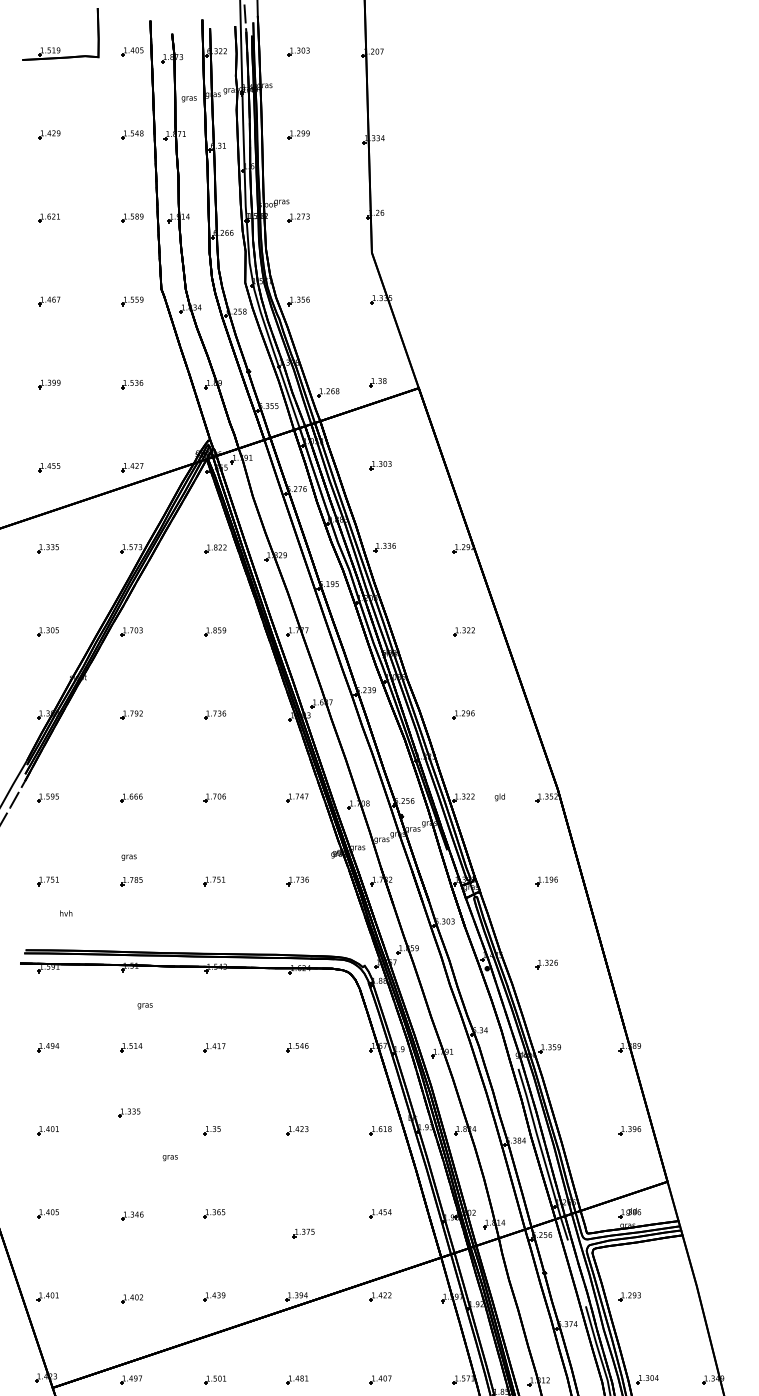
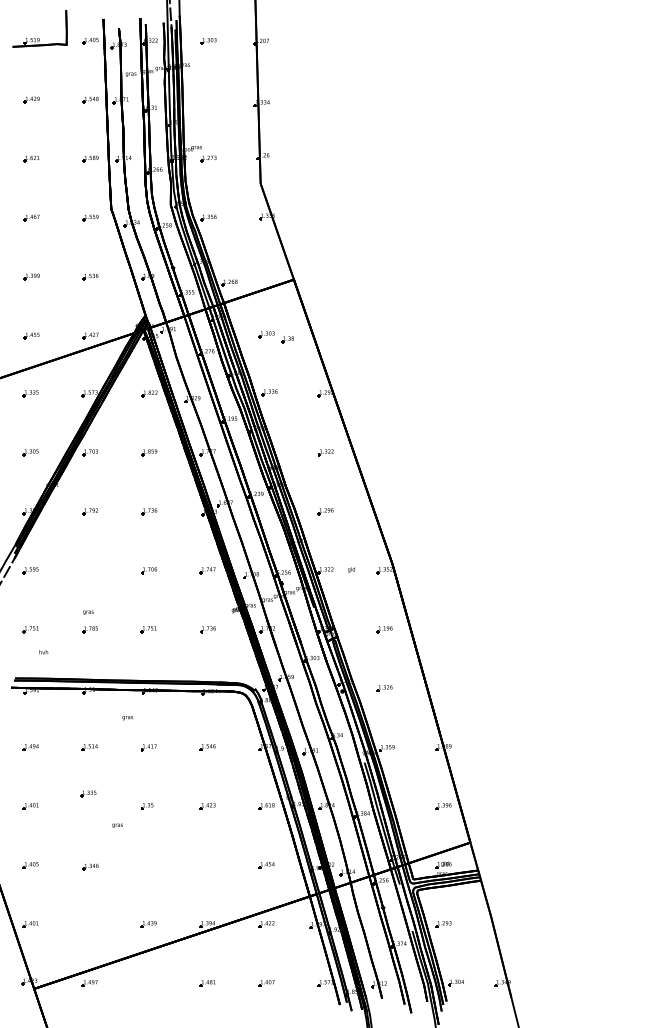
part: (298, 134) -> (208, 99), removed
part: (377, 382) -> (287, 339), moved
part: (130, 798) -> (89, 570), removed
text: (144, 1006) -> (127, 718), moved
part: (213, 1213) -> (148, 865), removed
part: (302, 1233) -> (211, 879), removed
part: (132, 1298) -> (90, 925), removed
part: (215, 1380) -> (149, 983), removed

